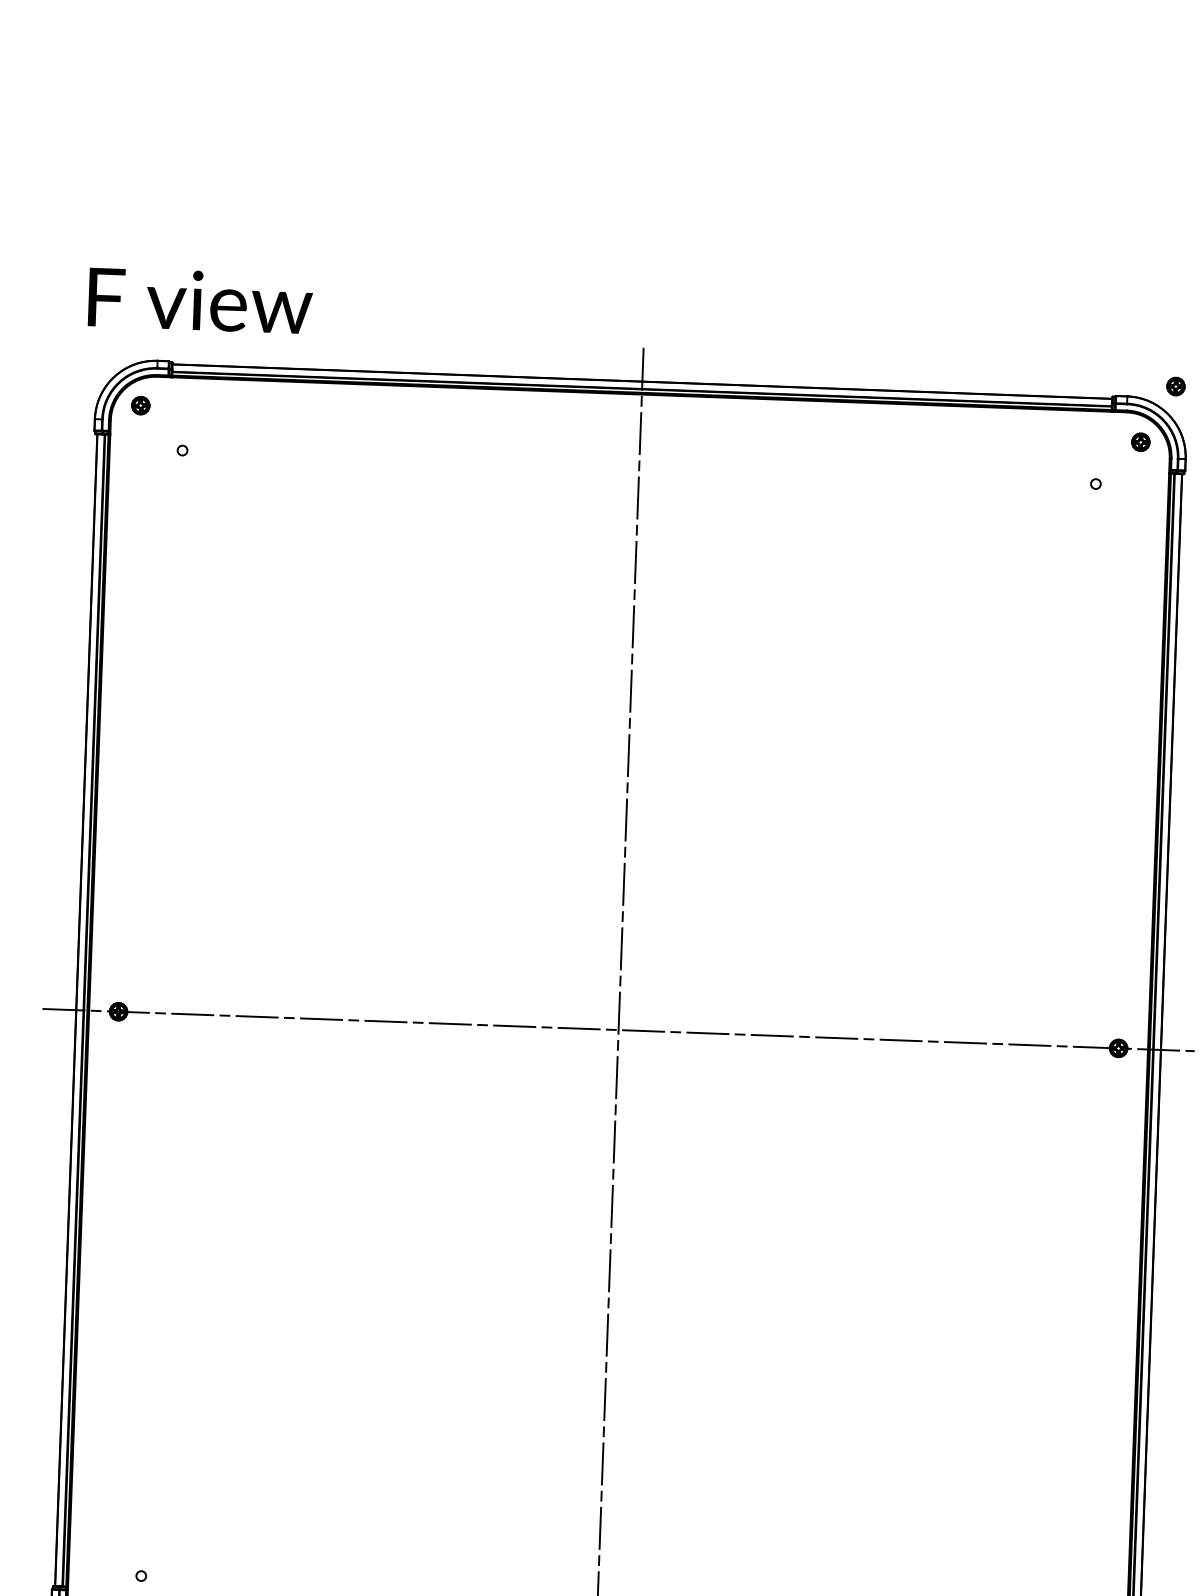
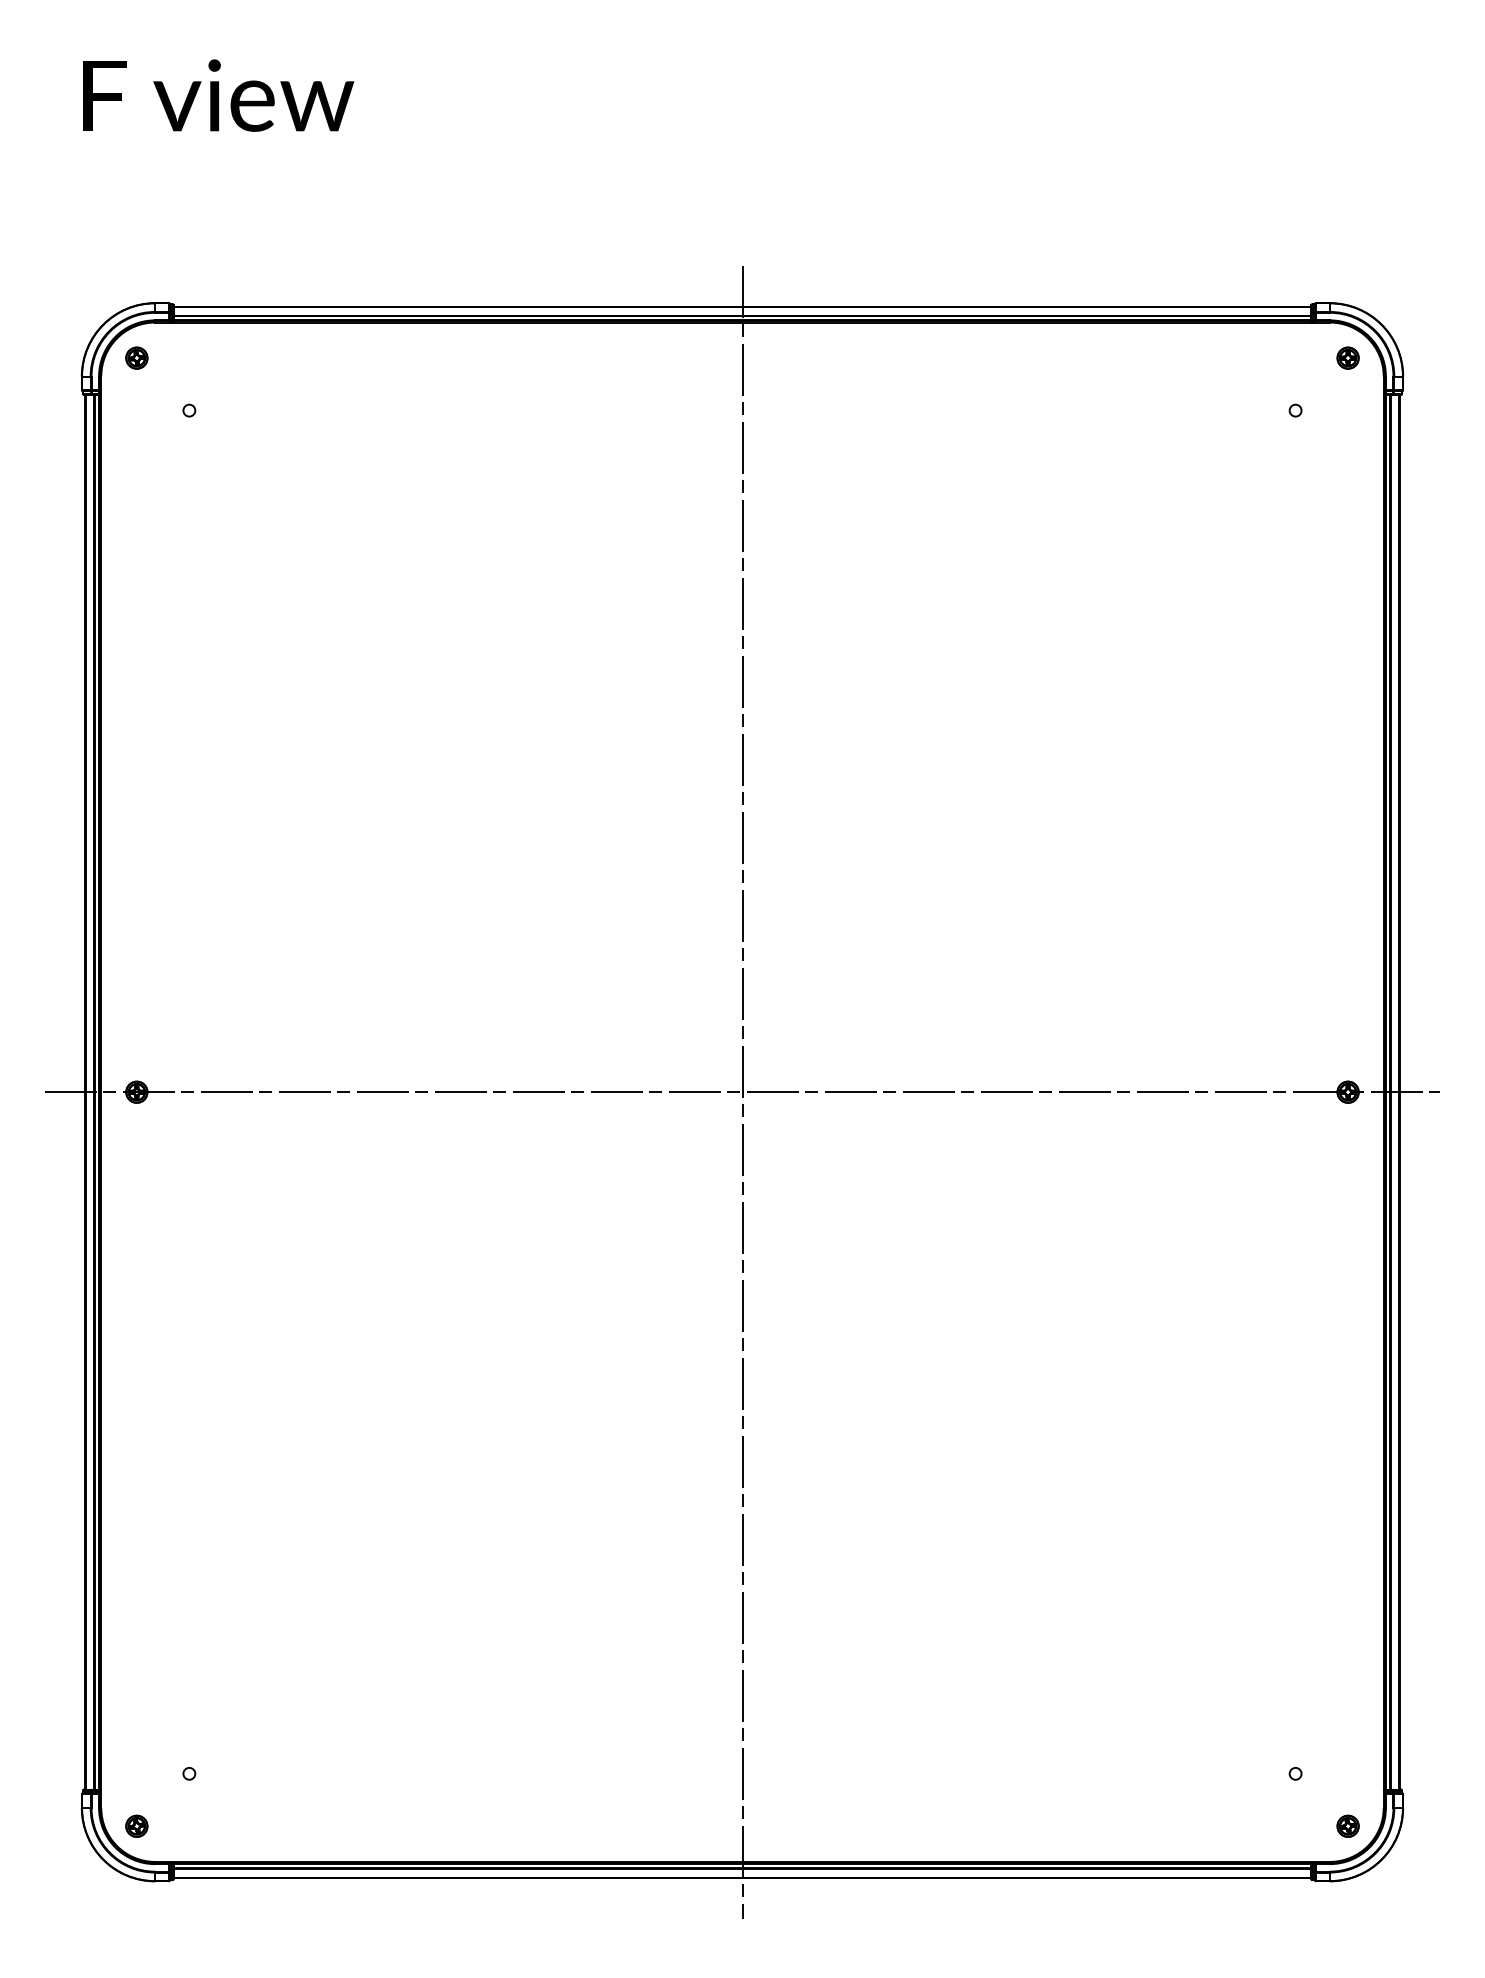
text: (200, 300) -> (218, 95), moved
part: (1175, 386) -> (1387, 288), removed

